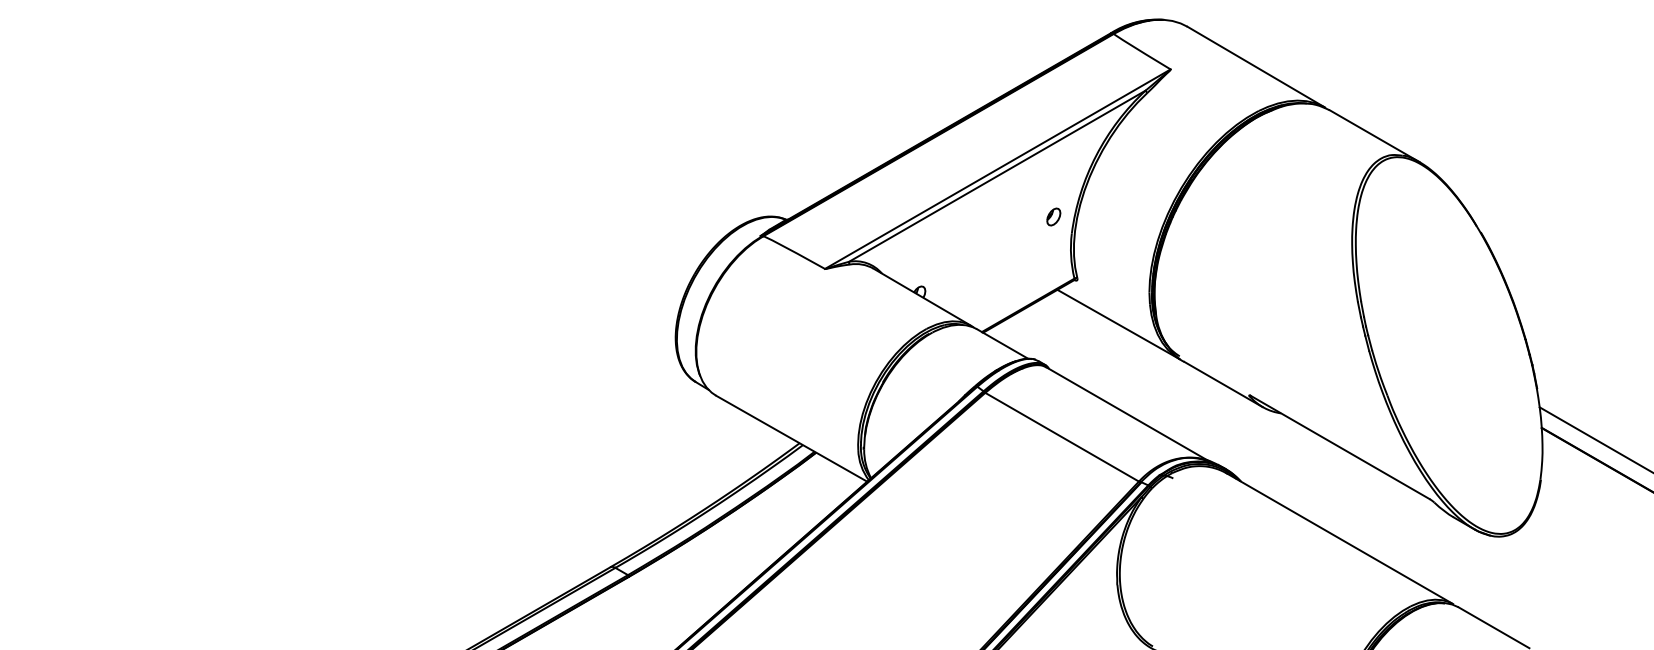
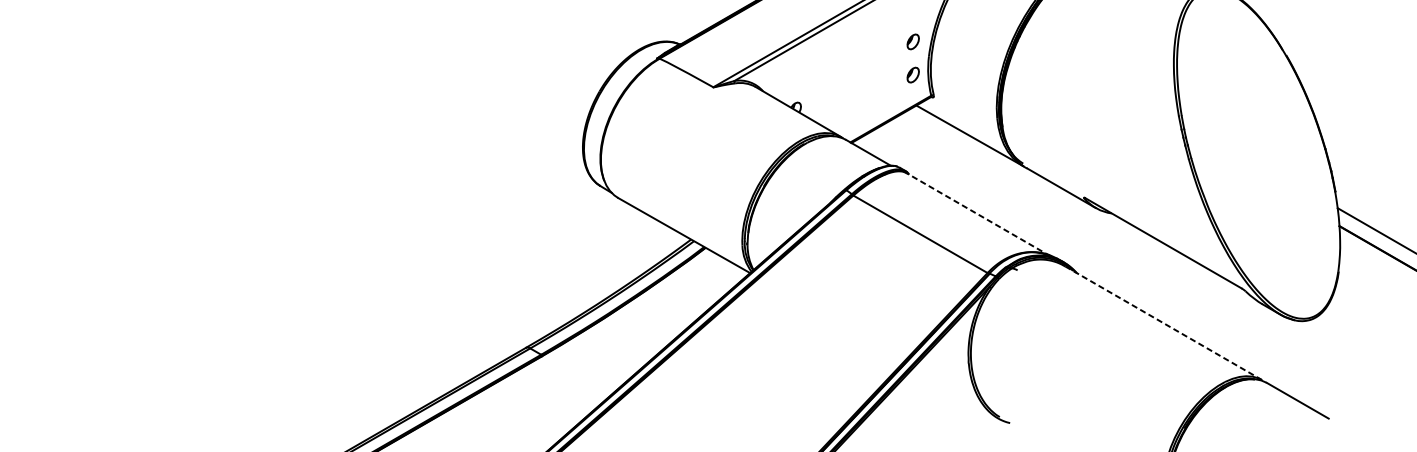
part: (1053, 254) -> (912, 74), added
line: (1128, 414) -> (978, 214), solid -> dashed
line: (1339, 538) -> (1162, 322), solid -> dashed

